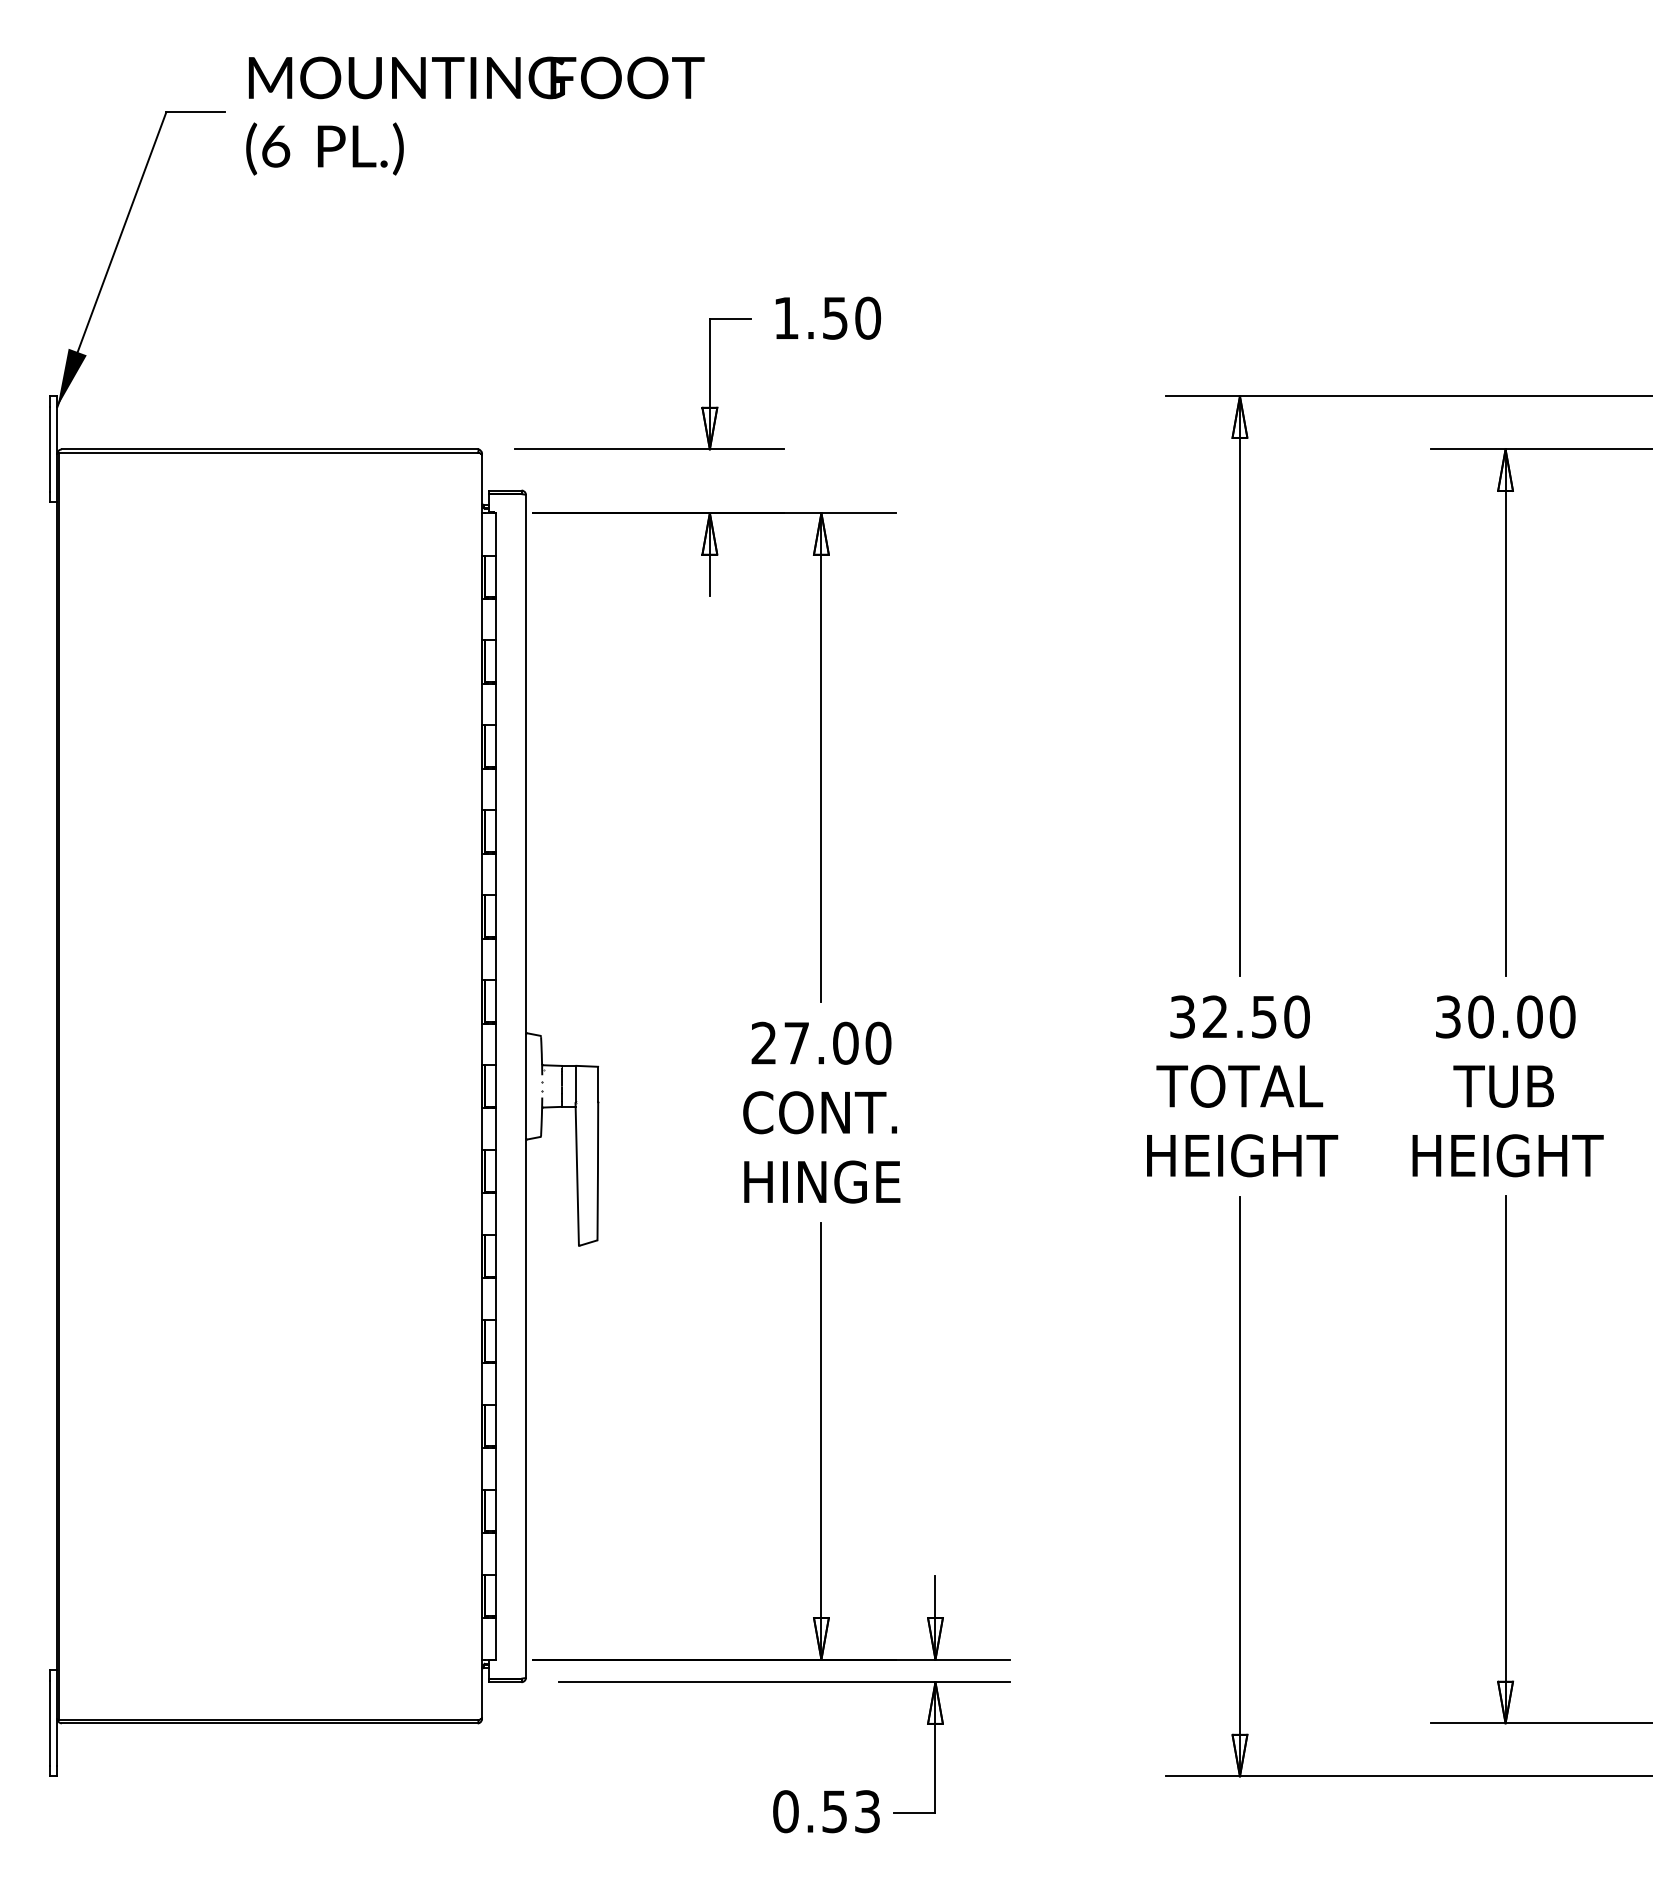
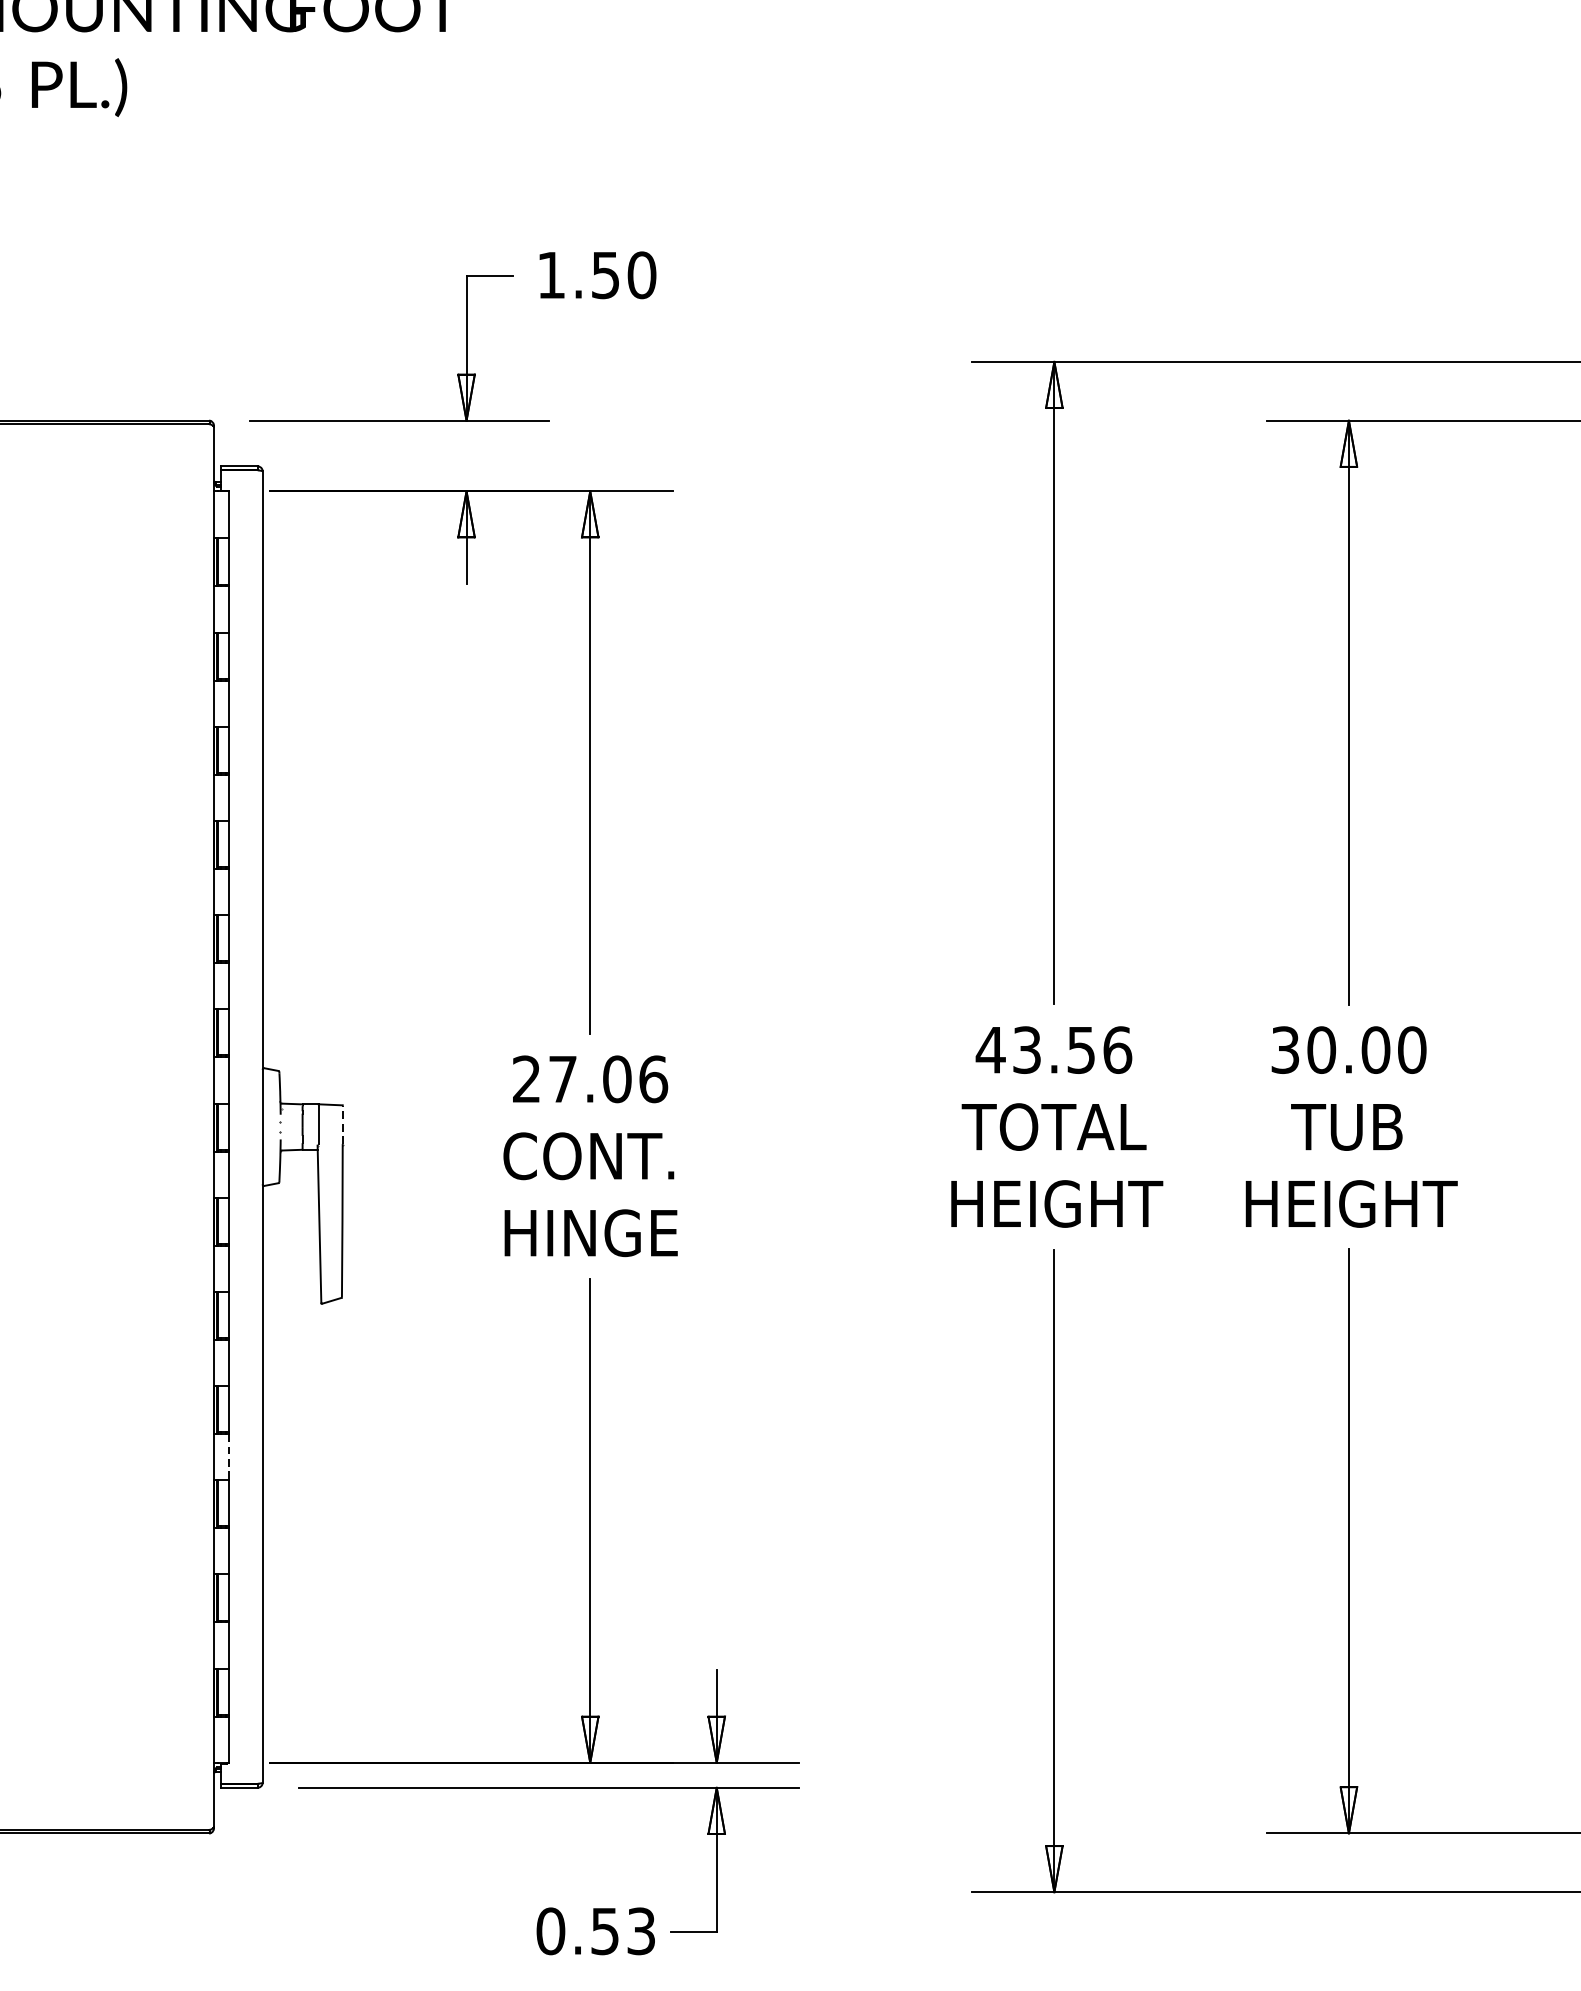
text: (1239, 1016) -> (1053, 1049), 32.50 -> 43.56
text: (878, 1042) -> (653, 1078), 27.00 -> 27.06
line: (598, 1083) -> (343, 1123), solid -> dashed
line: (495, 1384) -> (228, 1457), solid -> dashed

